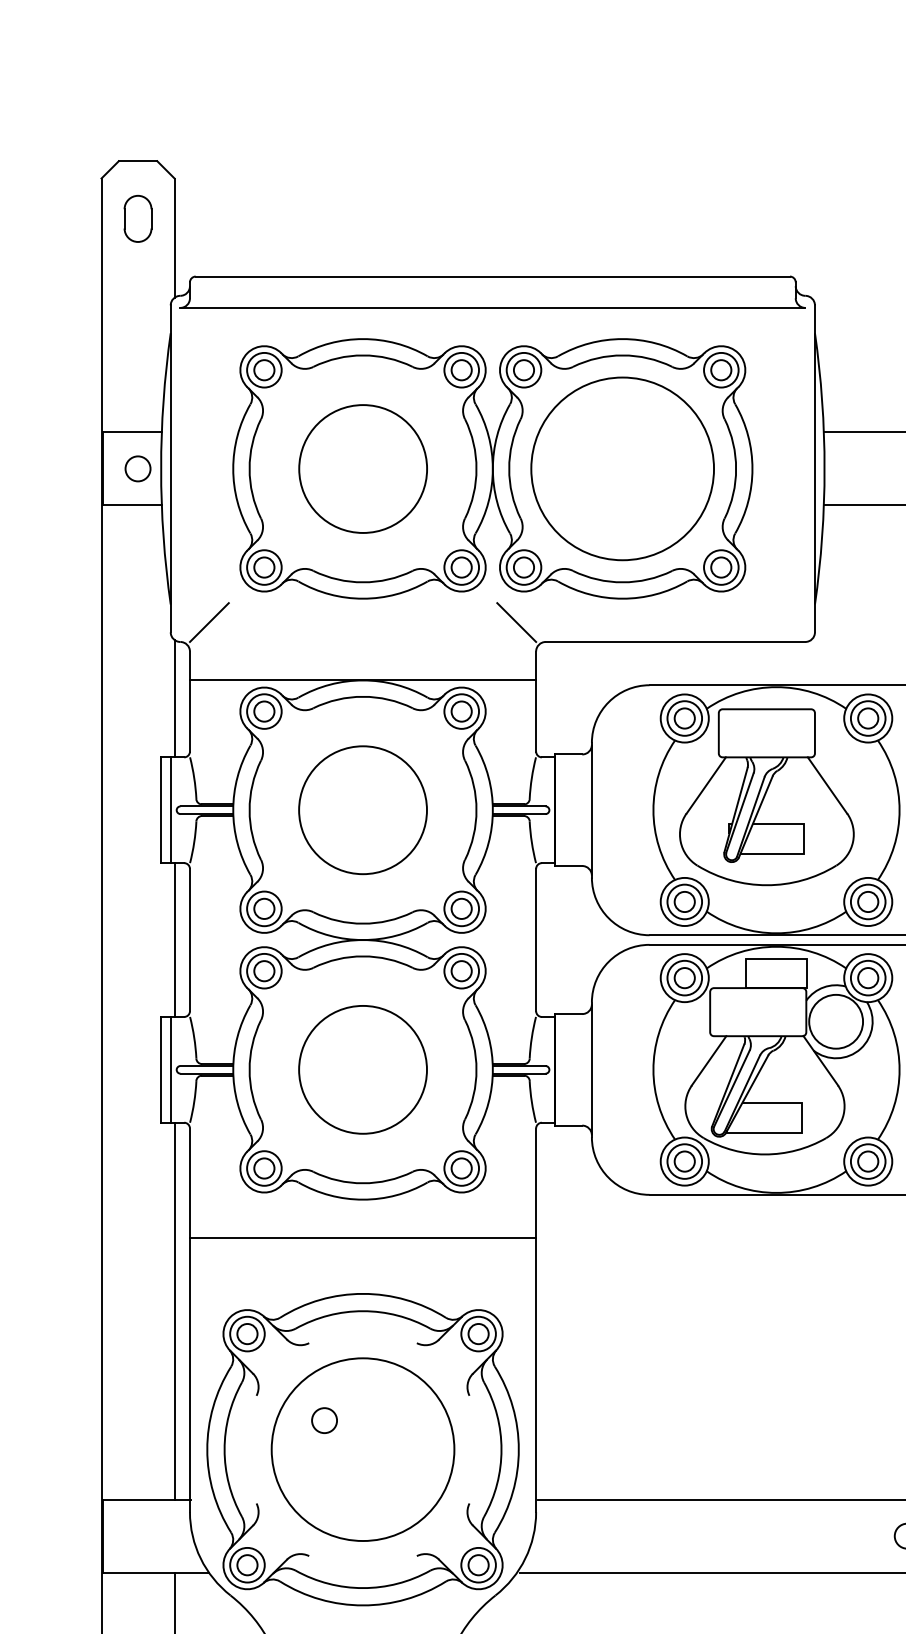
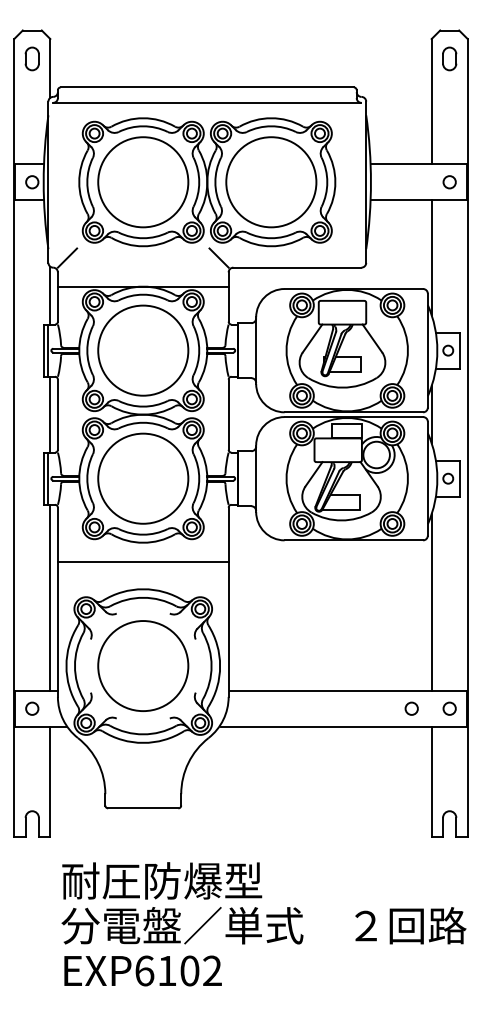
circle: (363, 469) -> (143, 182), size x1.43
circle: (363, 809) -> (143, 350), size x1.43
circle: (363, 1069) -> (143, 478), size x1.43
circle: (324, 1420) -> (32, 708), moved

